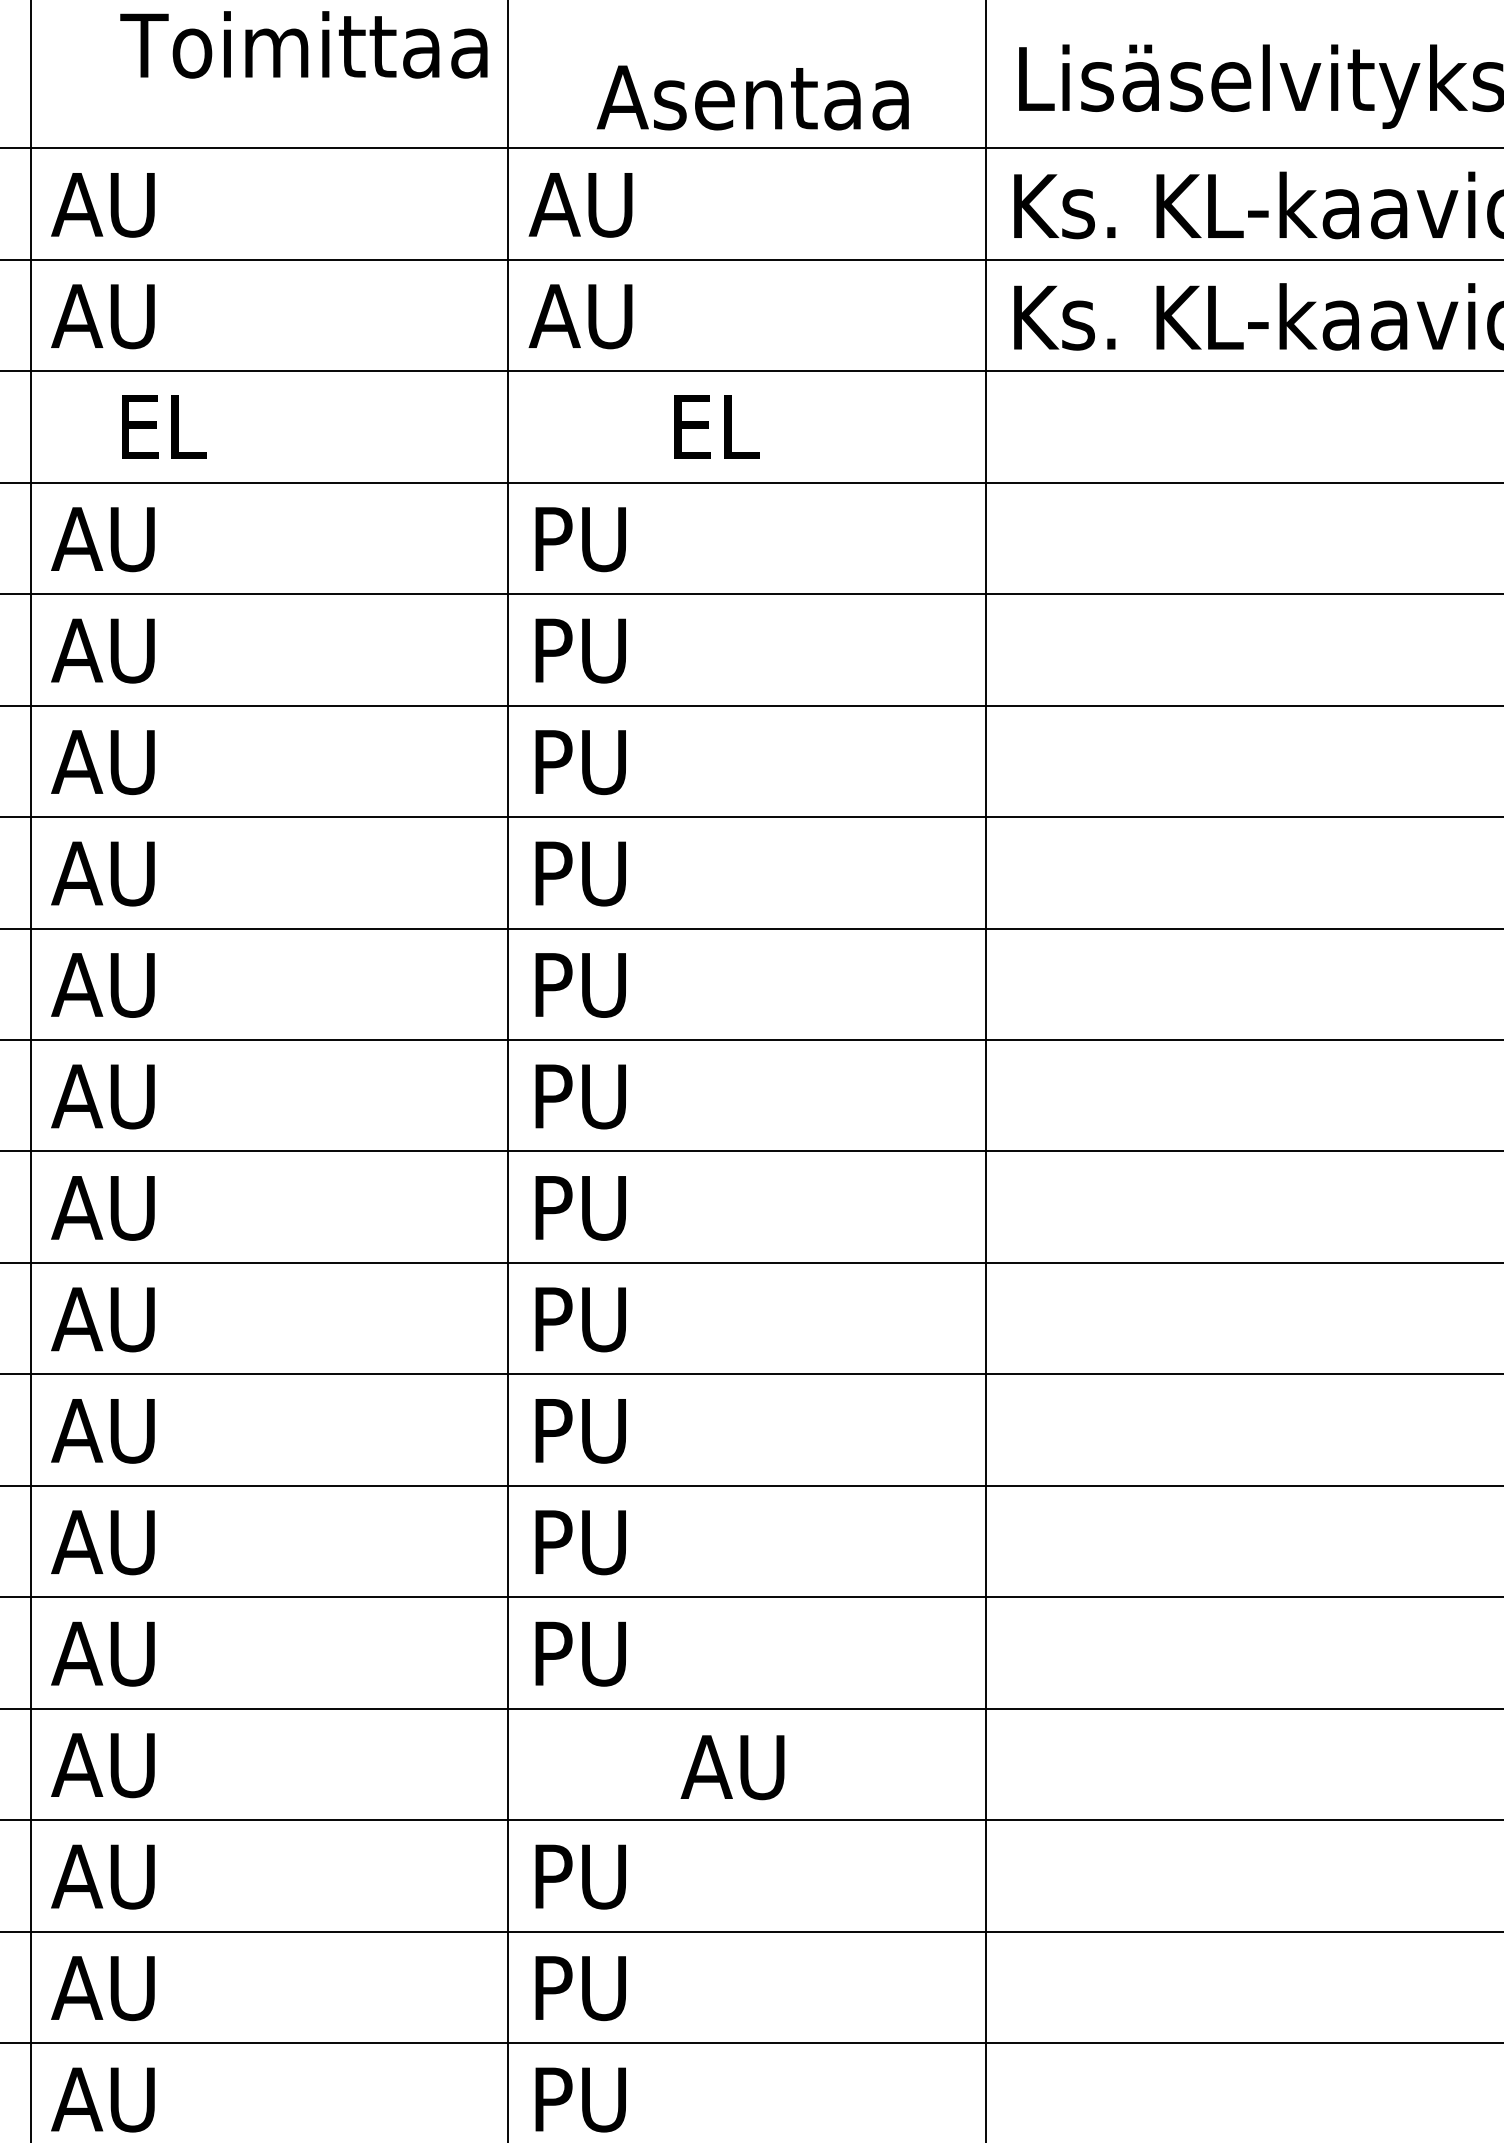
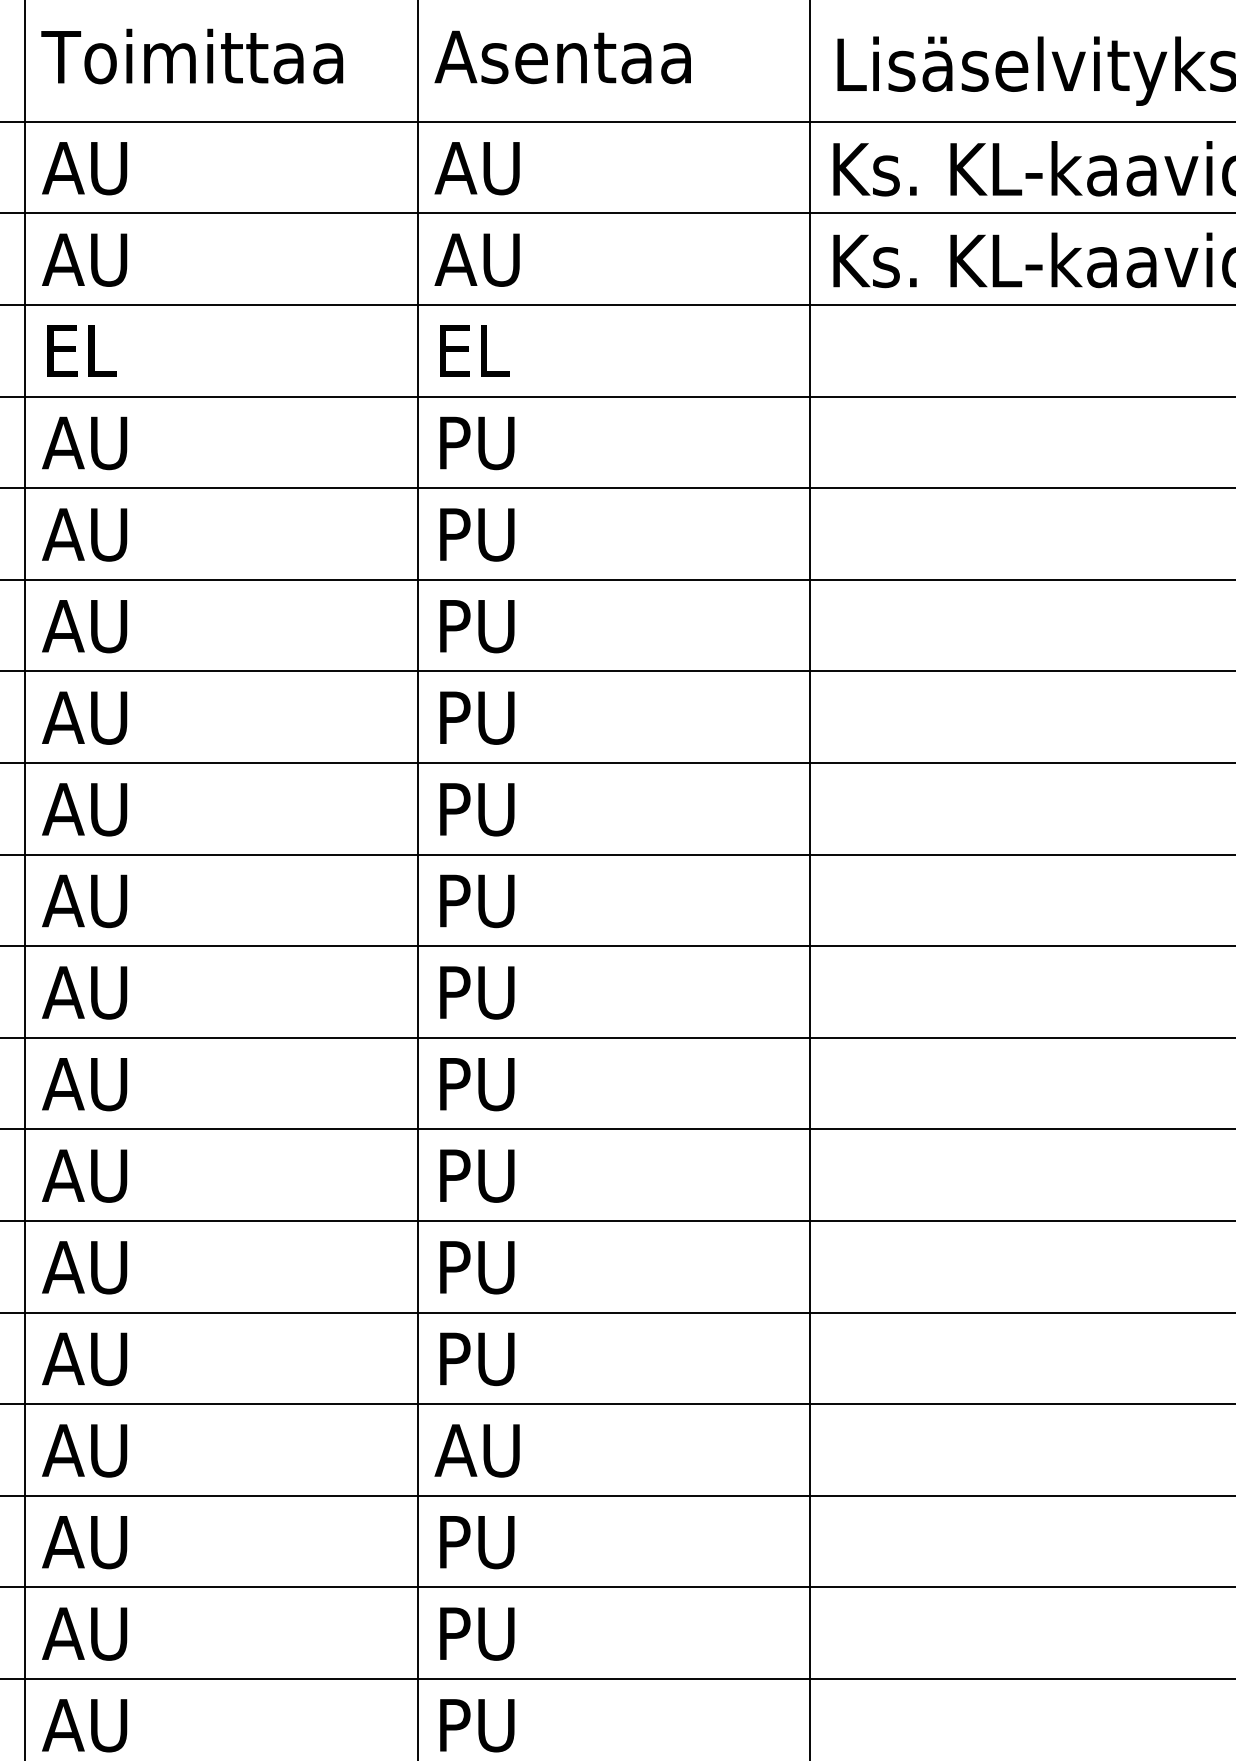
text: (303, 44) -> (191, 56), moved
text: (752, 97) -> (562, 57), moved
text: (164, 426) -> (82, 350), moved
text: (716, 426) -> (474, 350), moved
text: (732, 1767) -> (477, 1450), moved

